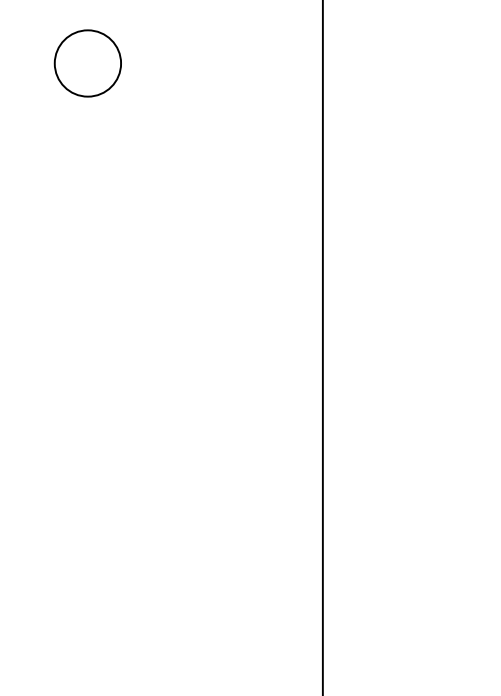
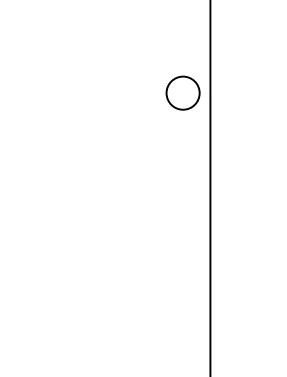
circle: (86, 62) -> (182, 92), moved

